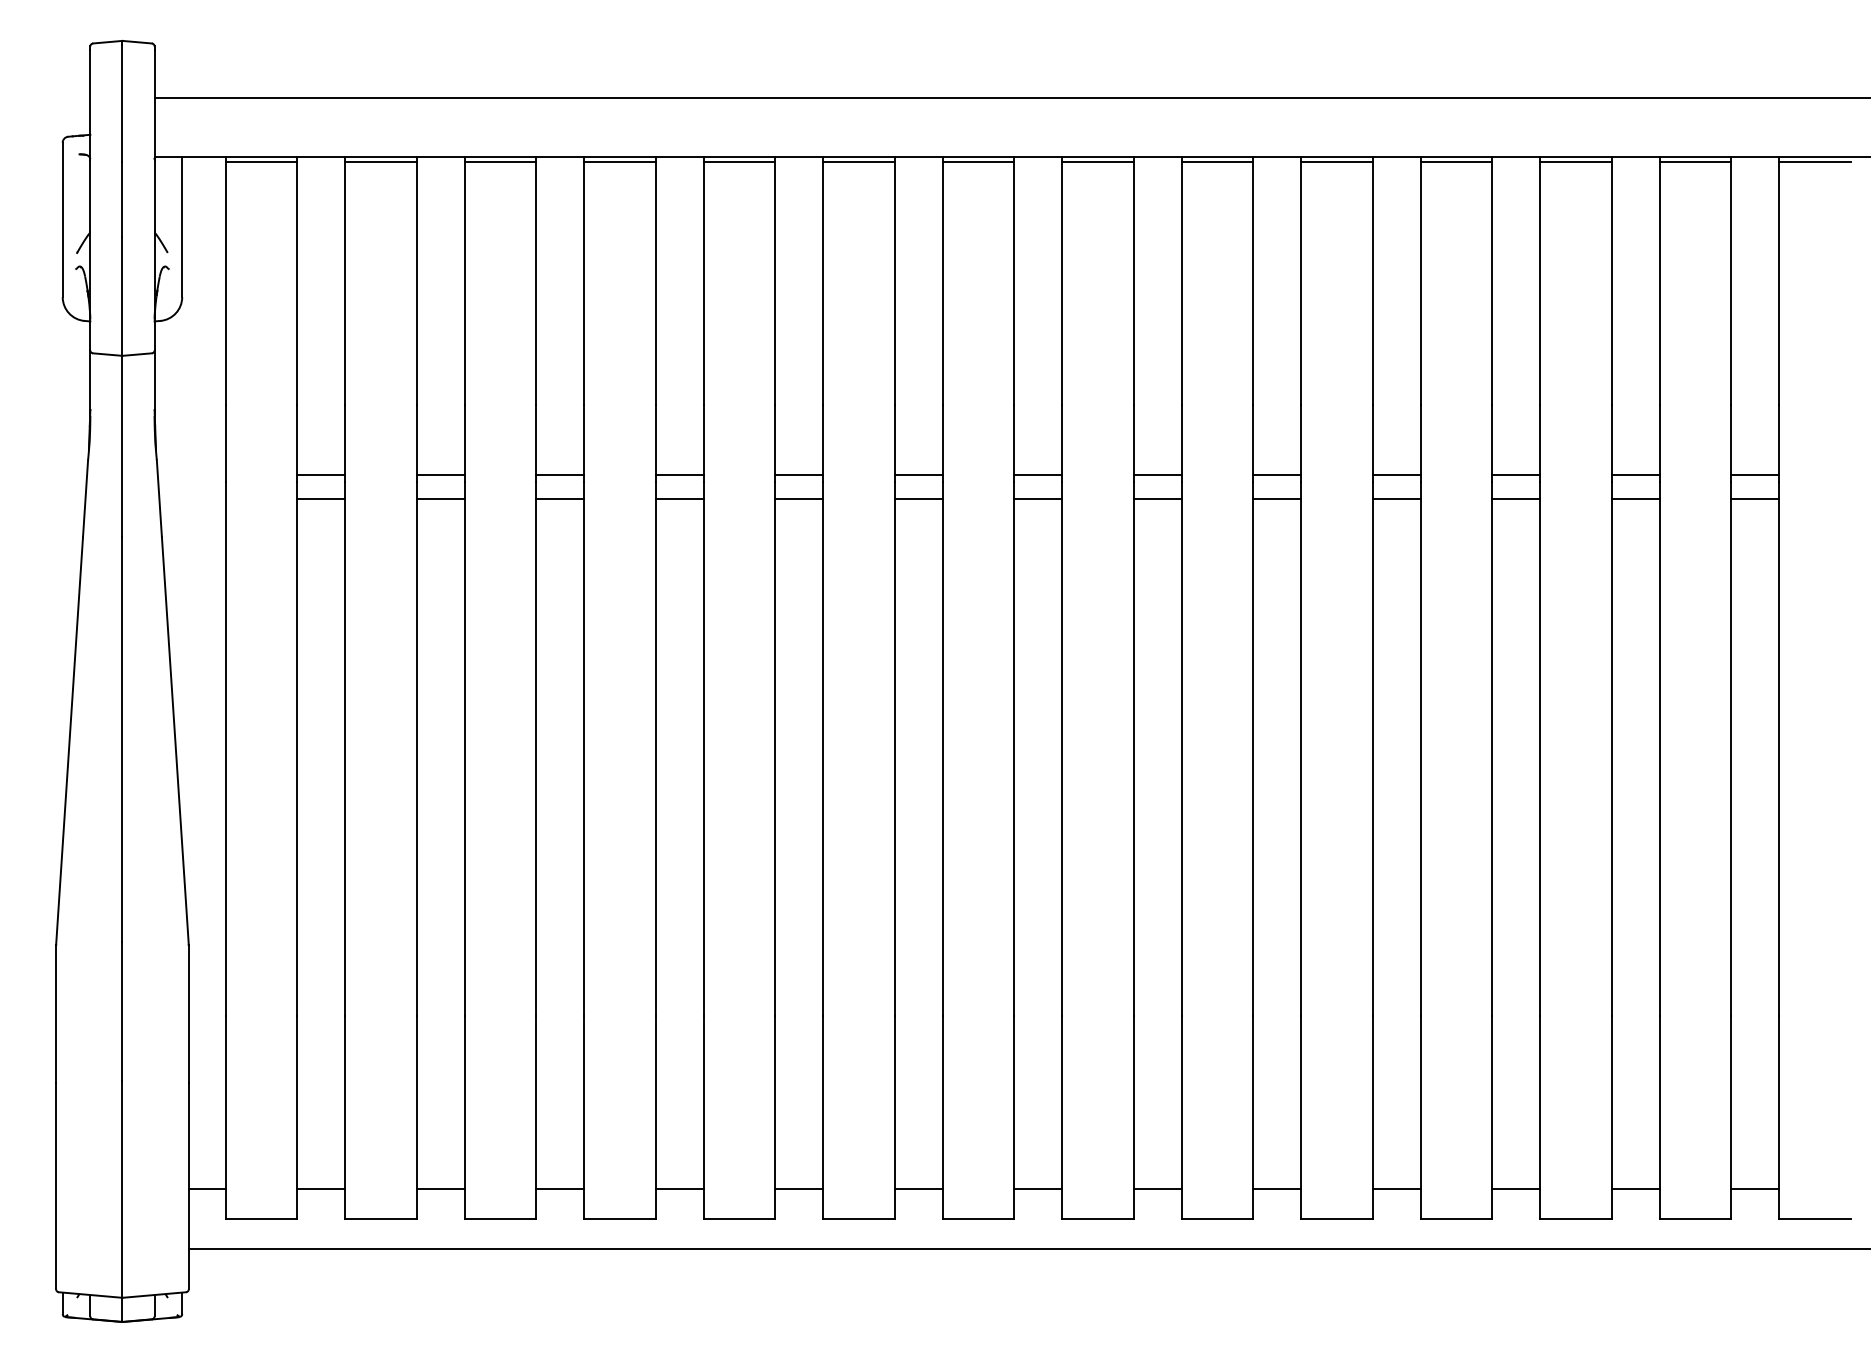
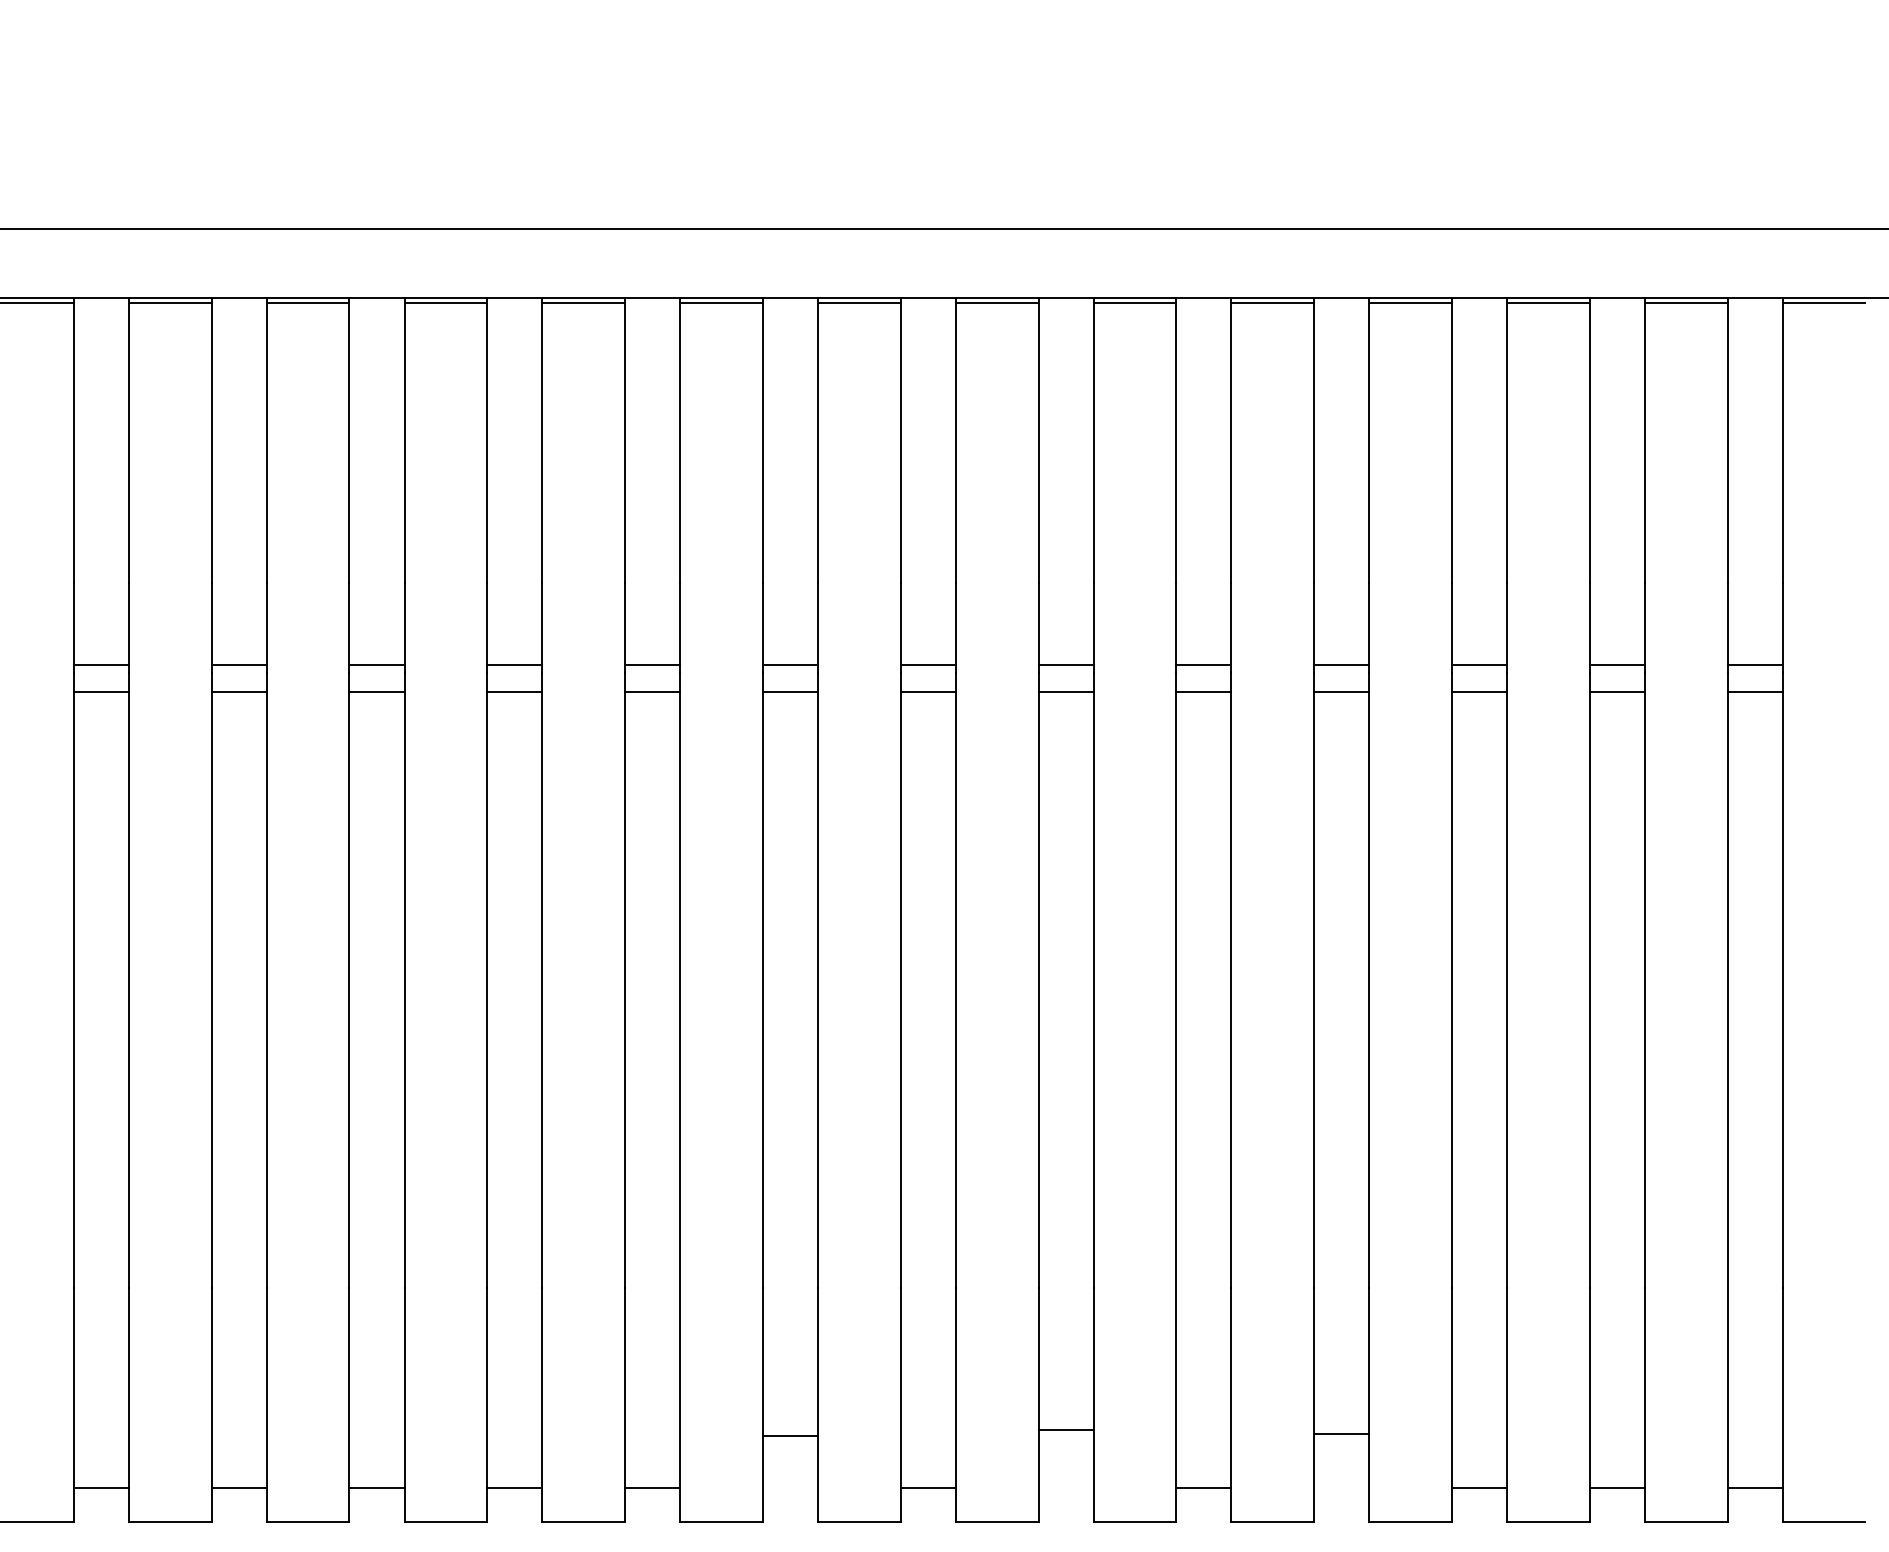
line: (918, 1189) -> (790, 1436), moved
line: (1157, 1189) -> (1065, 1430), moved
line: (1396, 1189) -> (1341, 1433), moved

